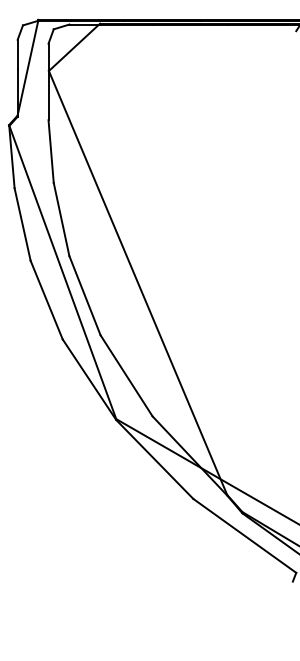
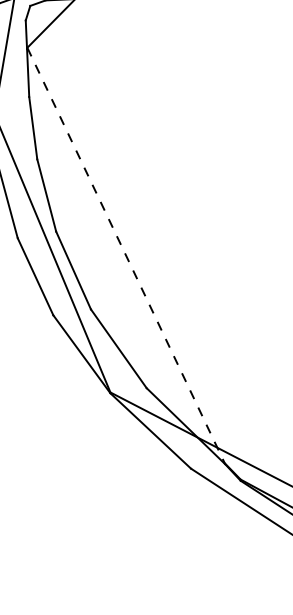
line: (138, 283) -> (126, 255), solid -> dashed

